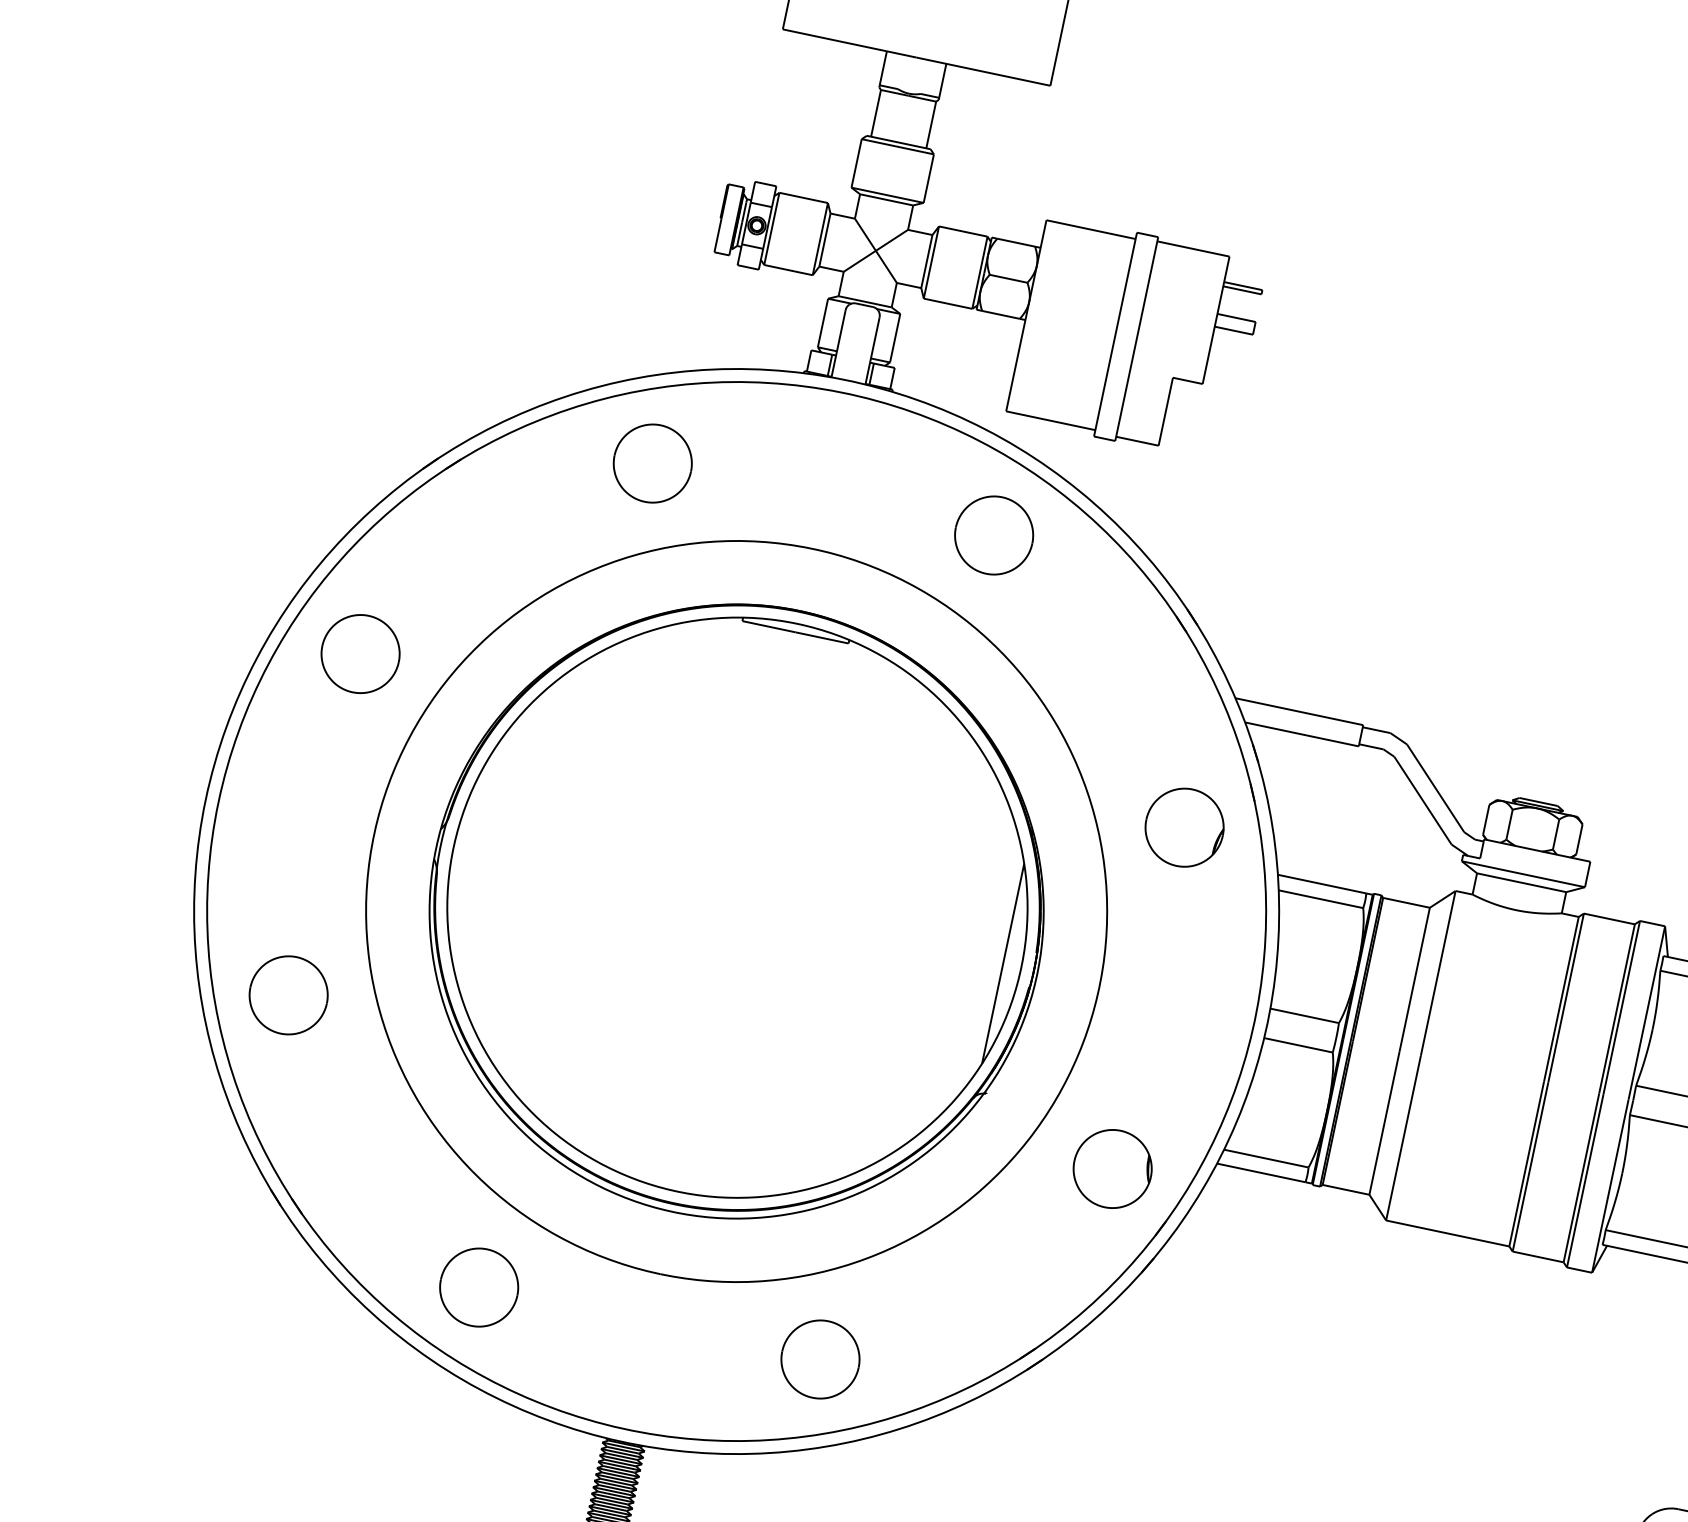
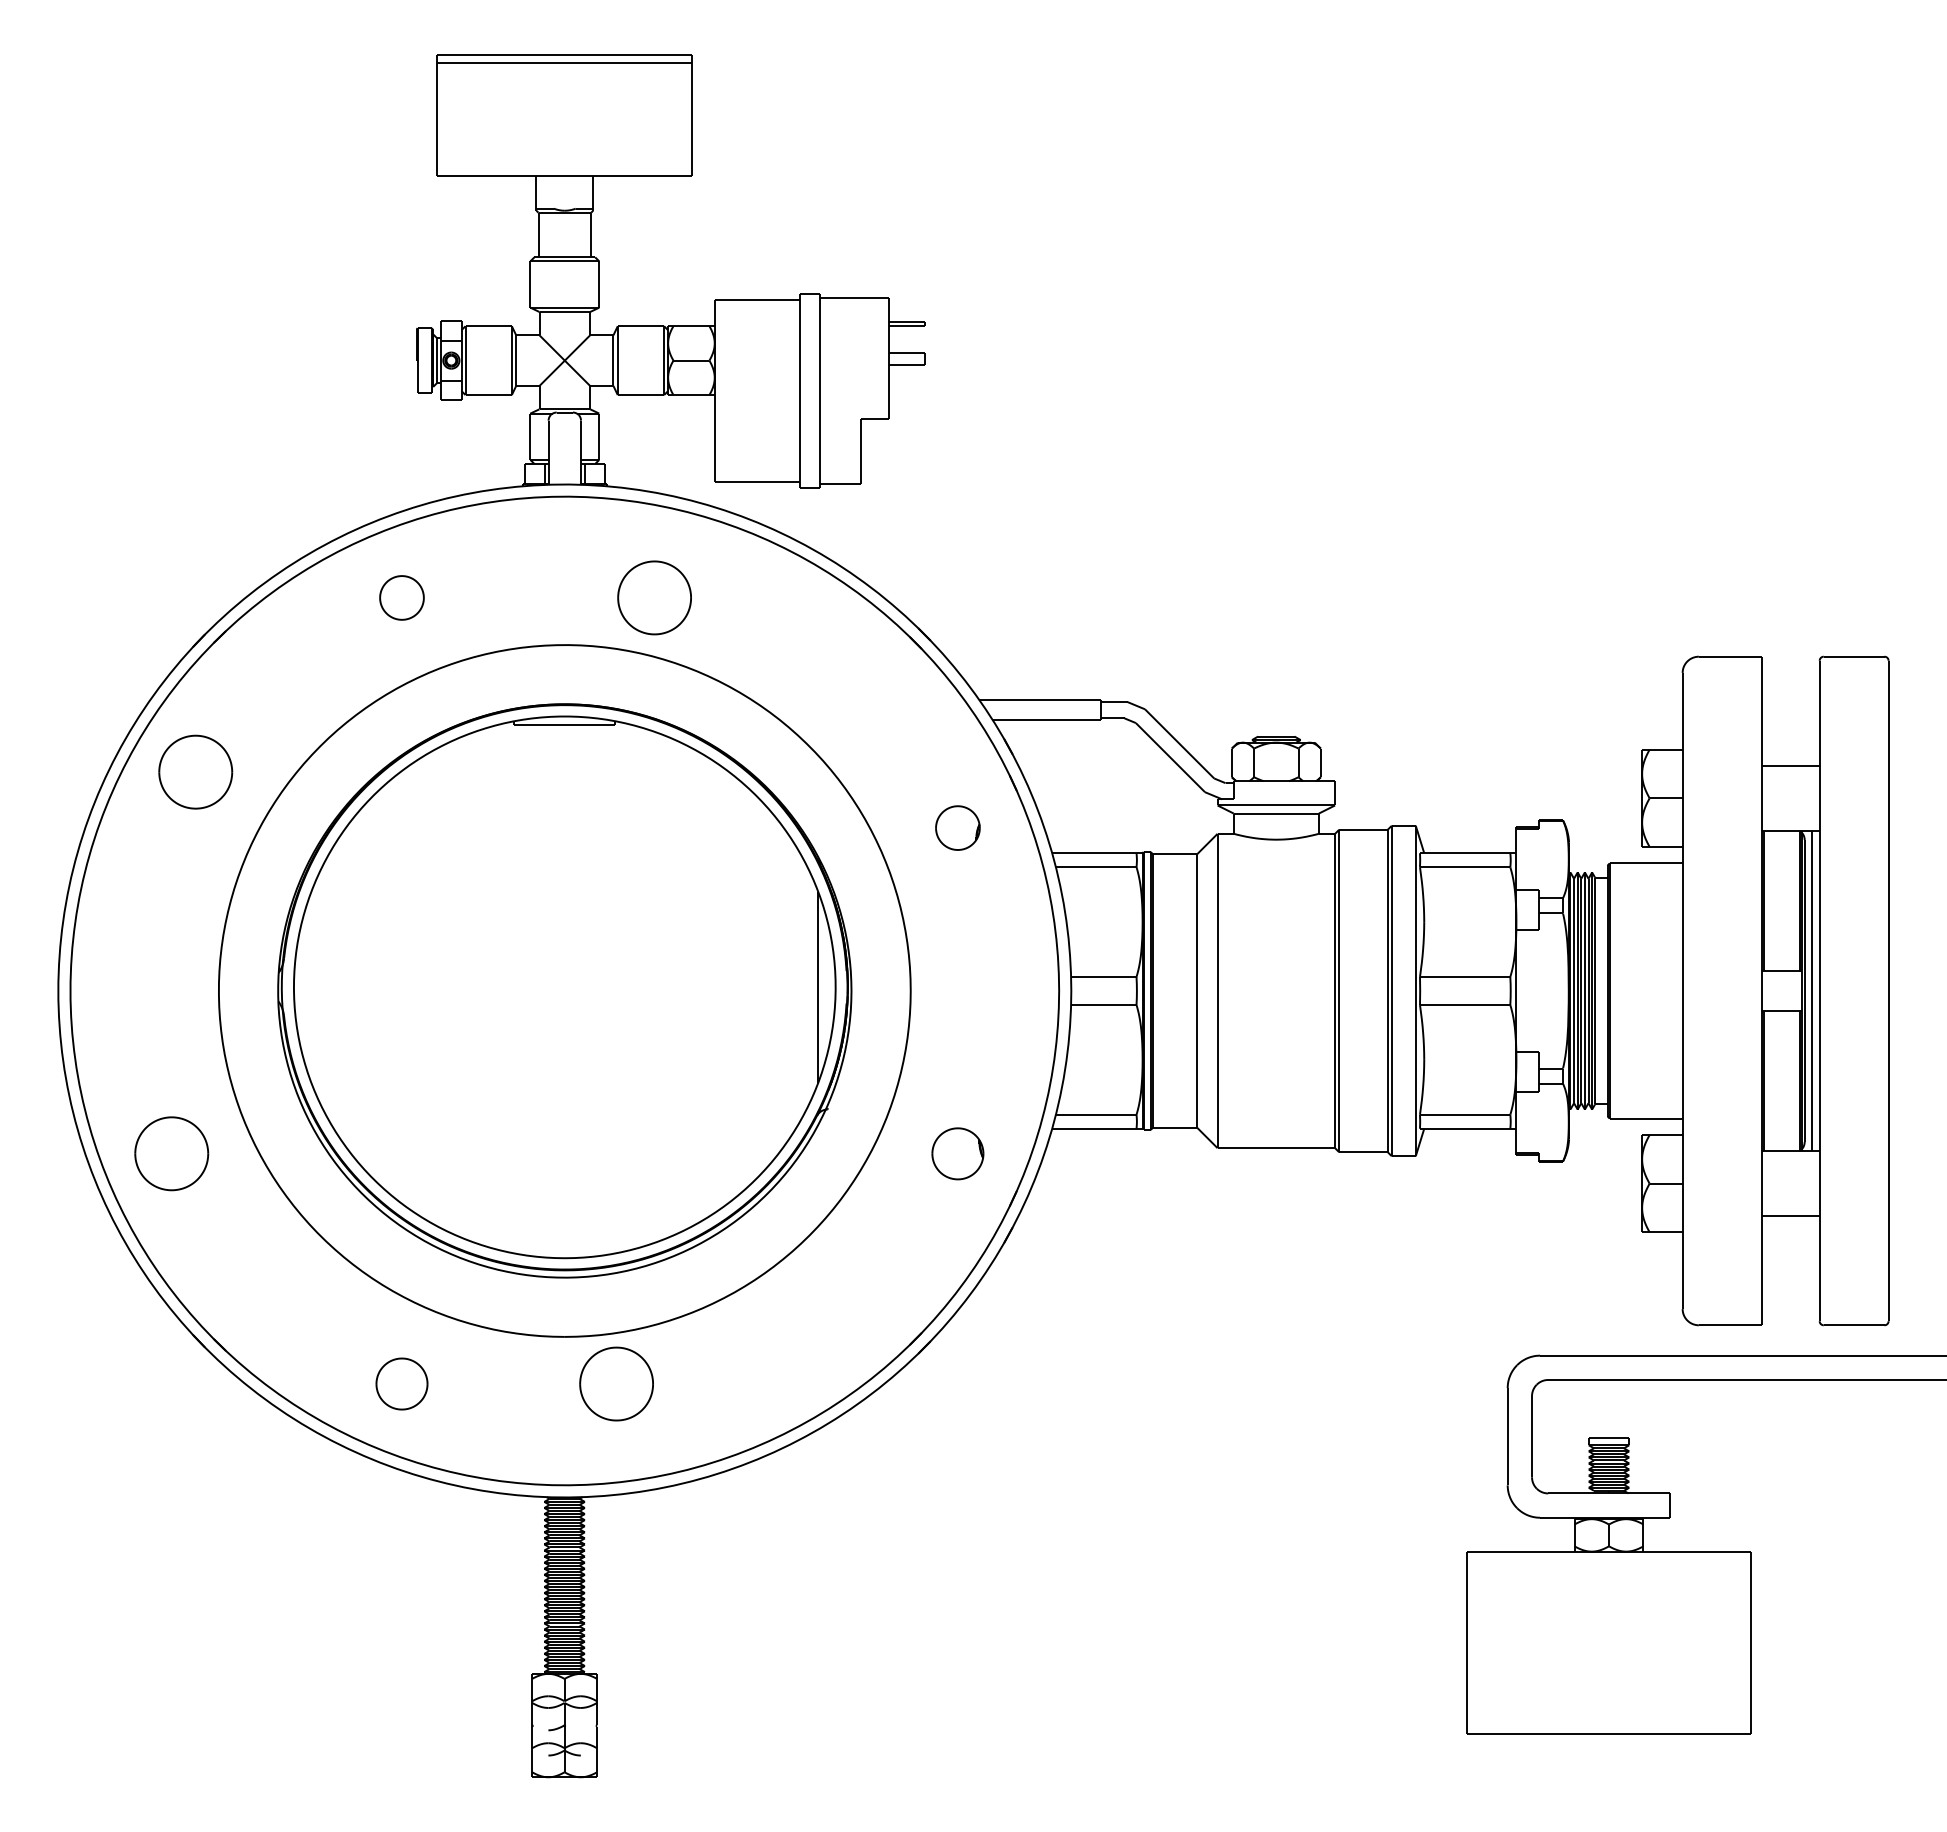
part: (652, 463) -> (401, 597), size x0.6
part: (994, 535) -> (654, 597), moved
part: (360, 653) -> (195, 771), moved
part: (1184, 826) -> (957, 827), size x0.6
part: (1112, 1168) -> (957, 1153), size x0.7
part: (478, 1286) -> (401, 1383), size x0.7
part: (820, 1358) -> (616, 1383), moved

